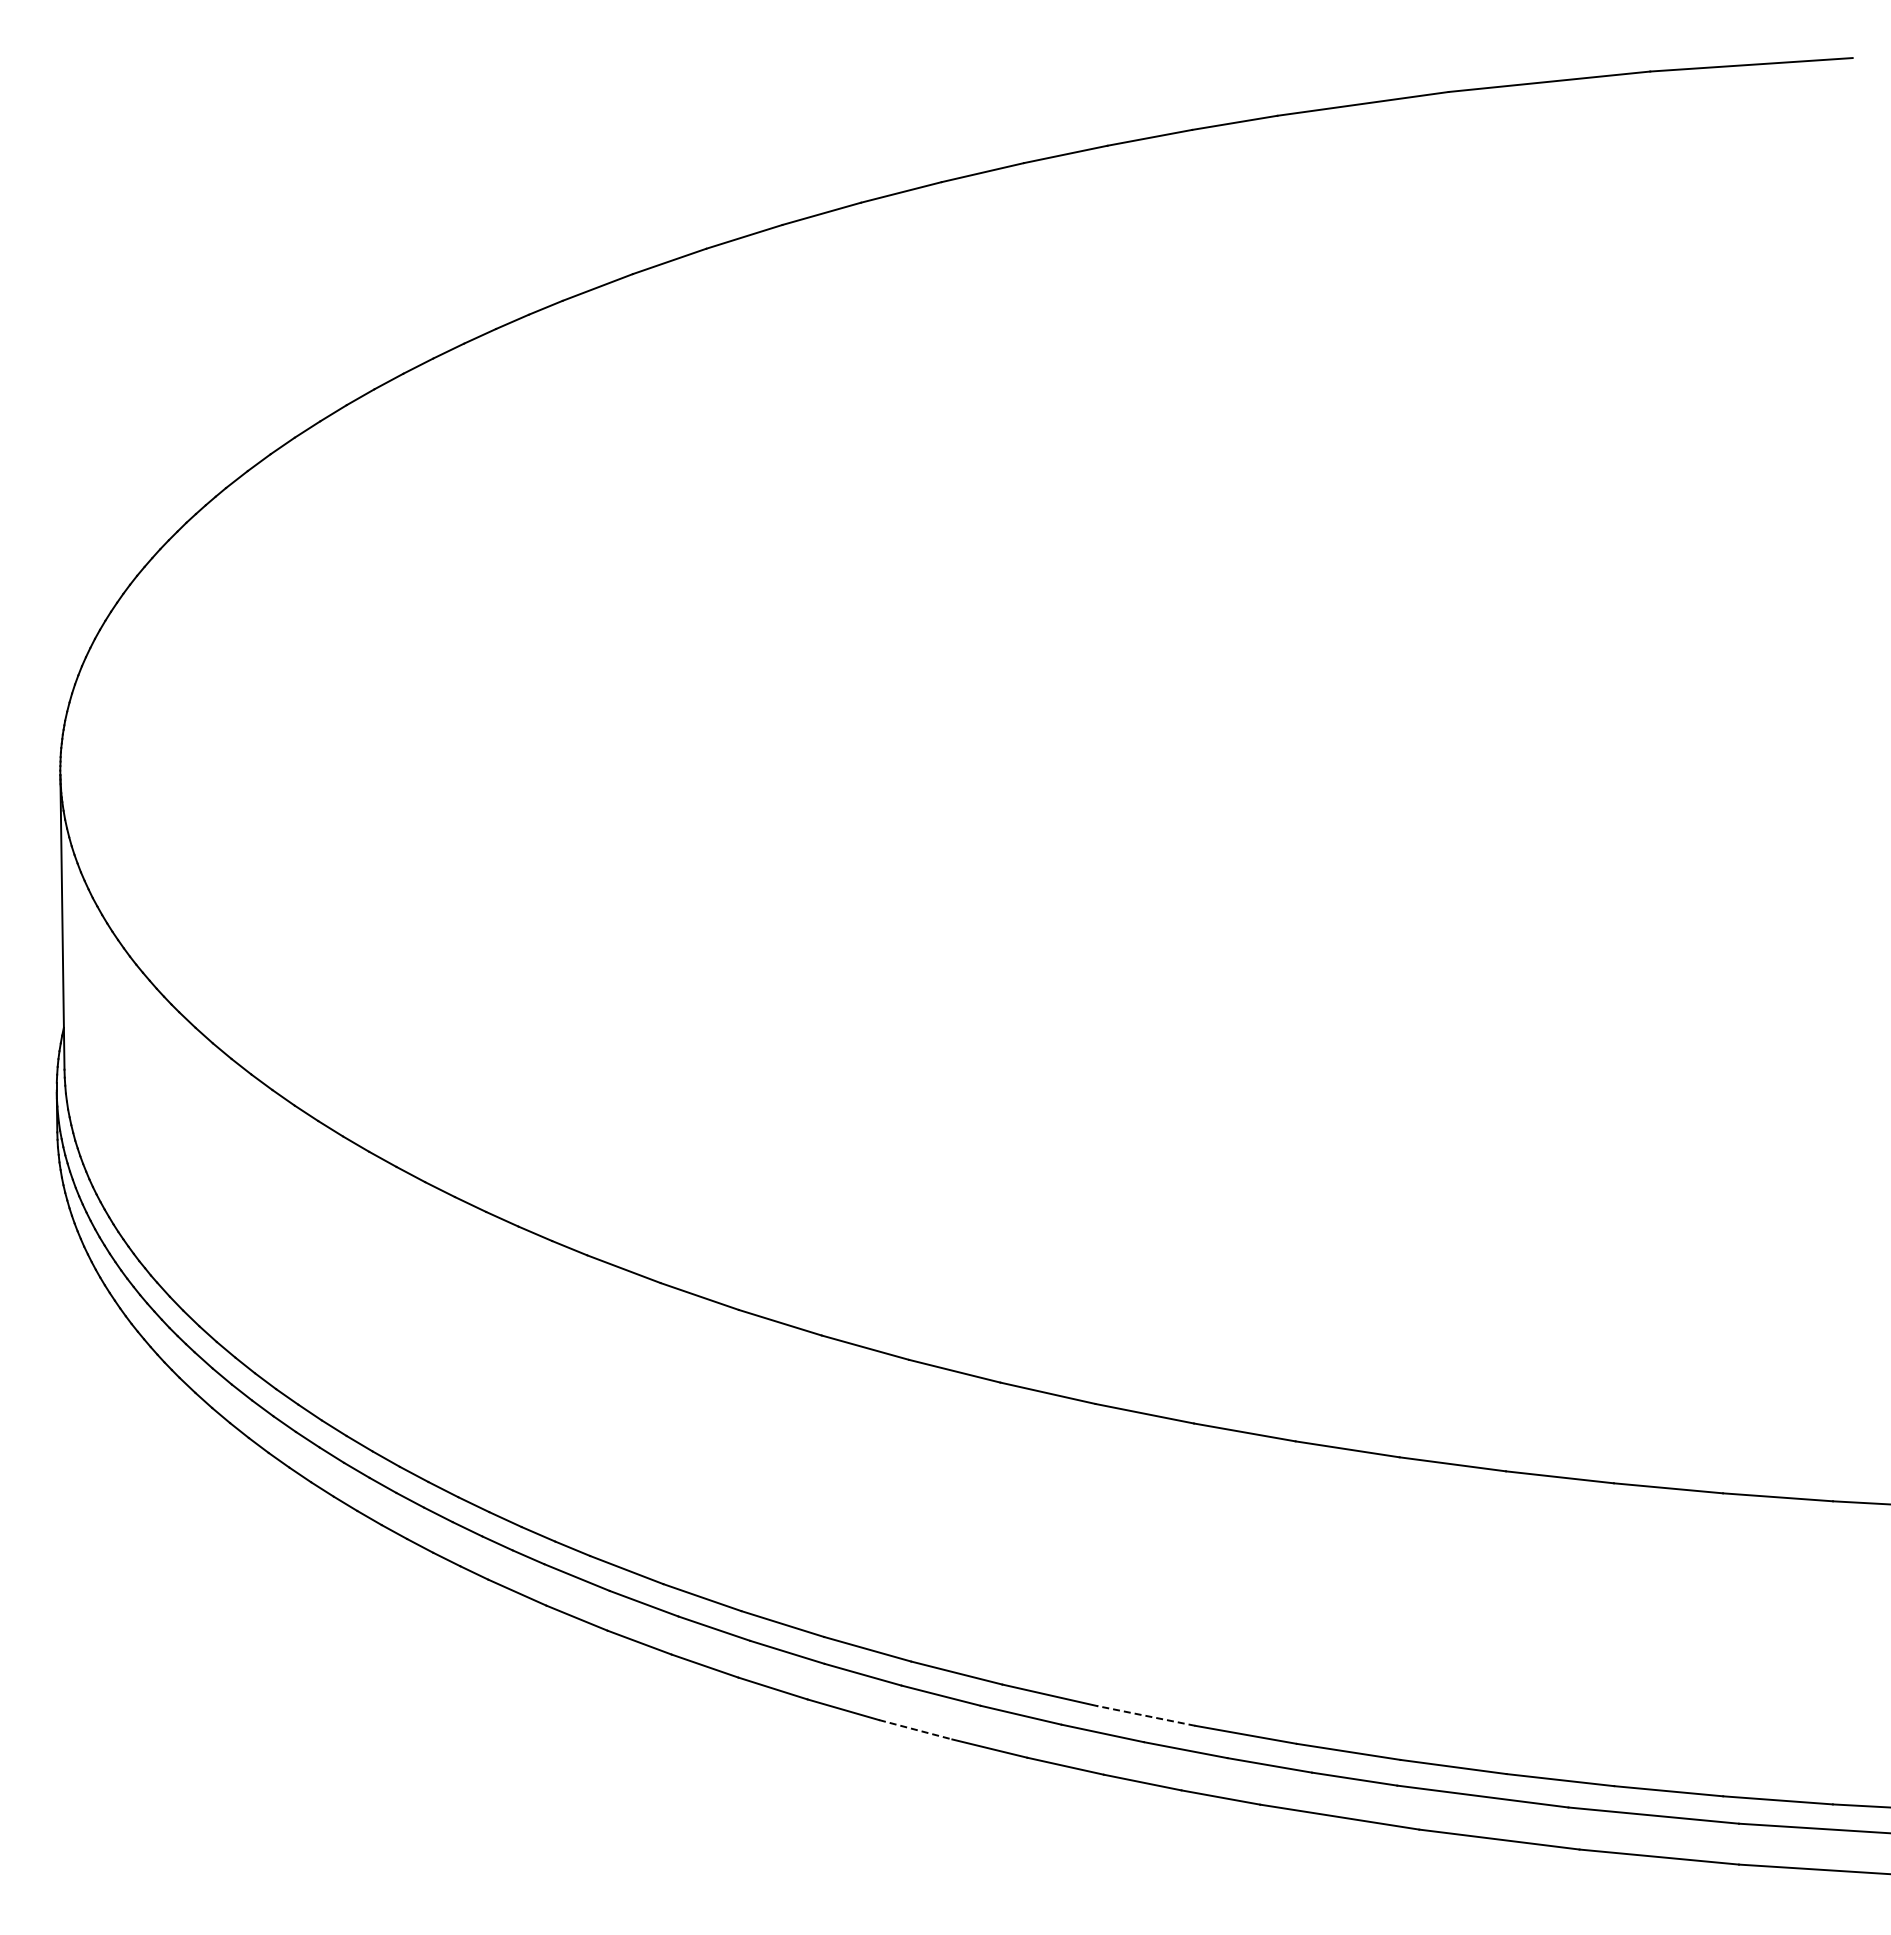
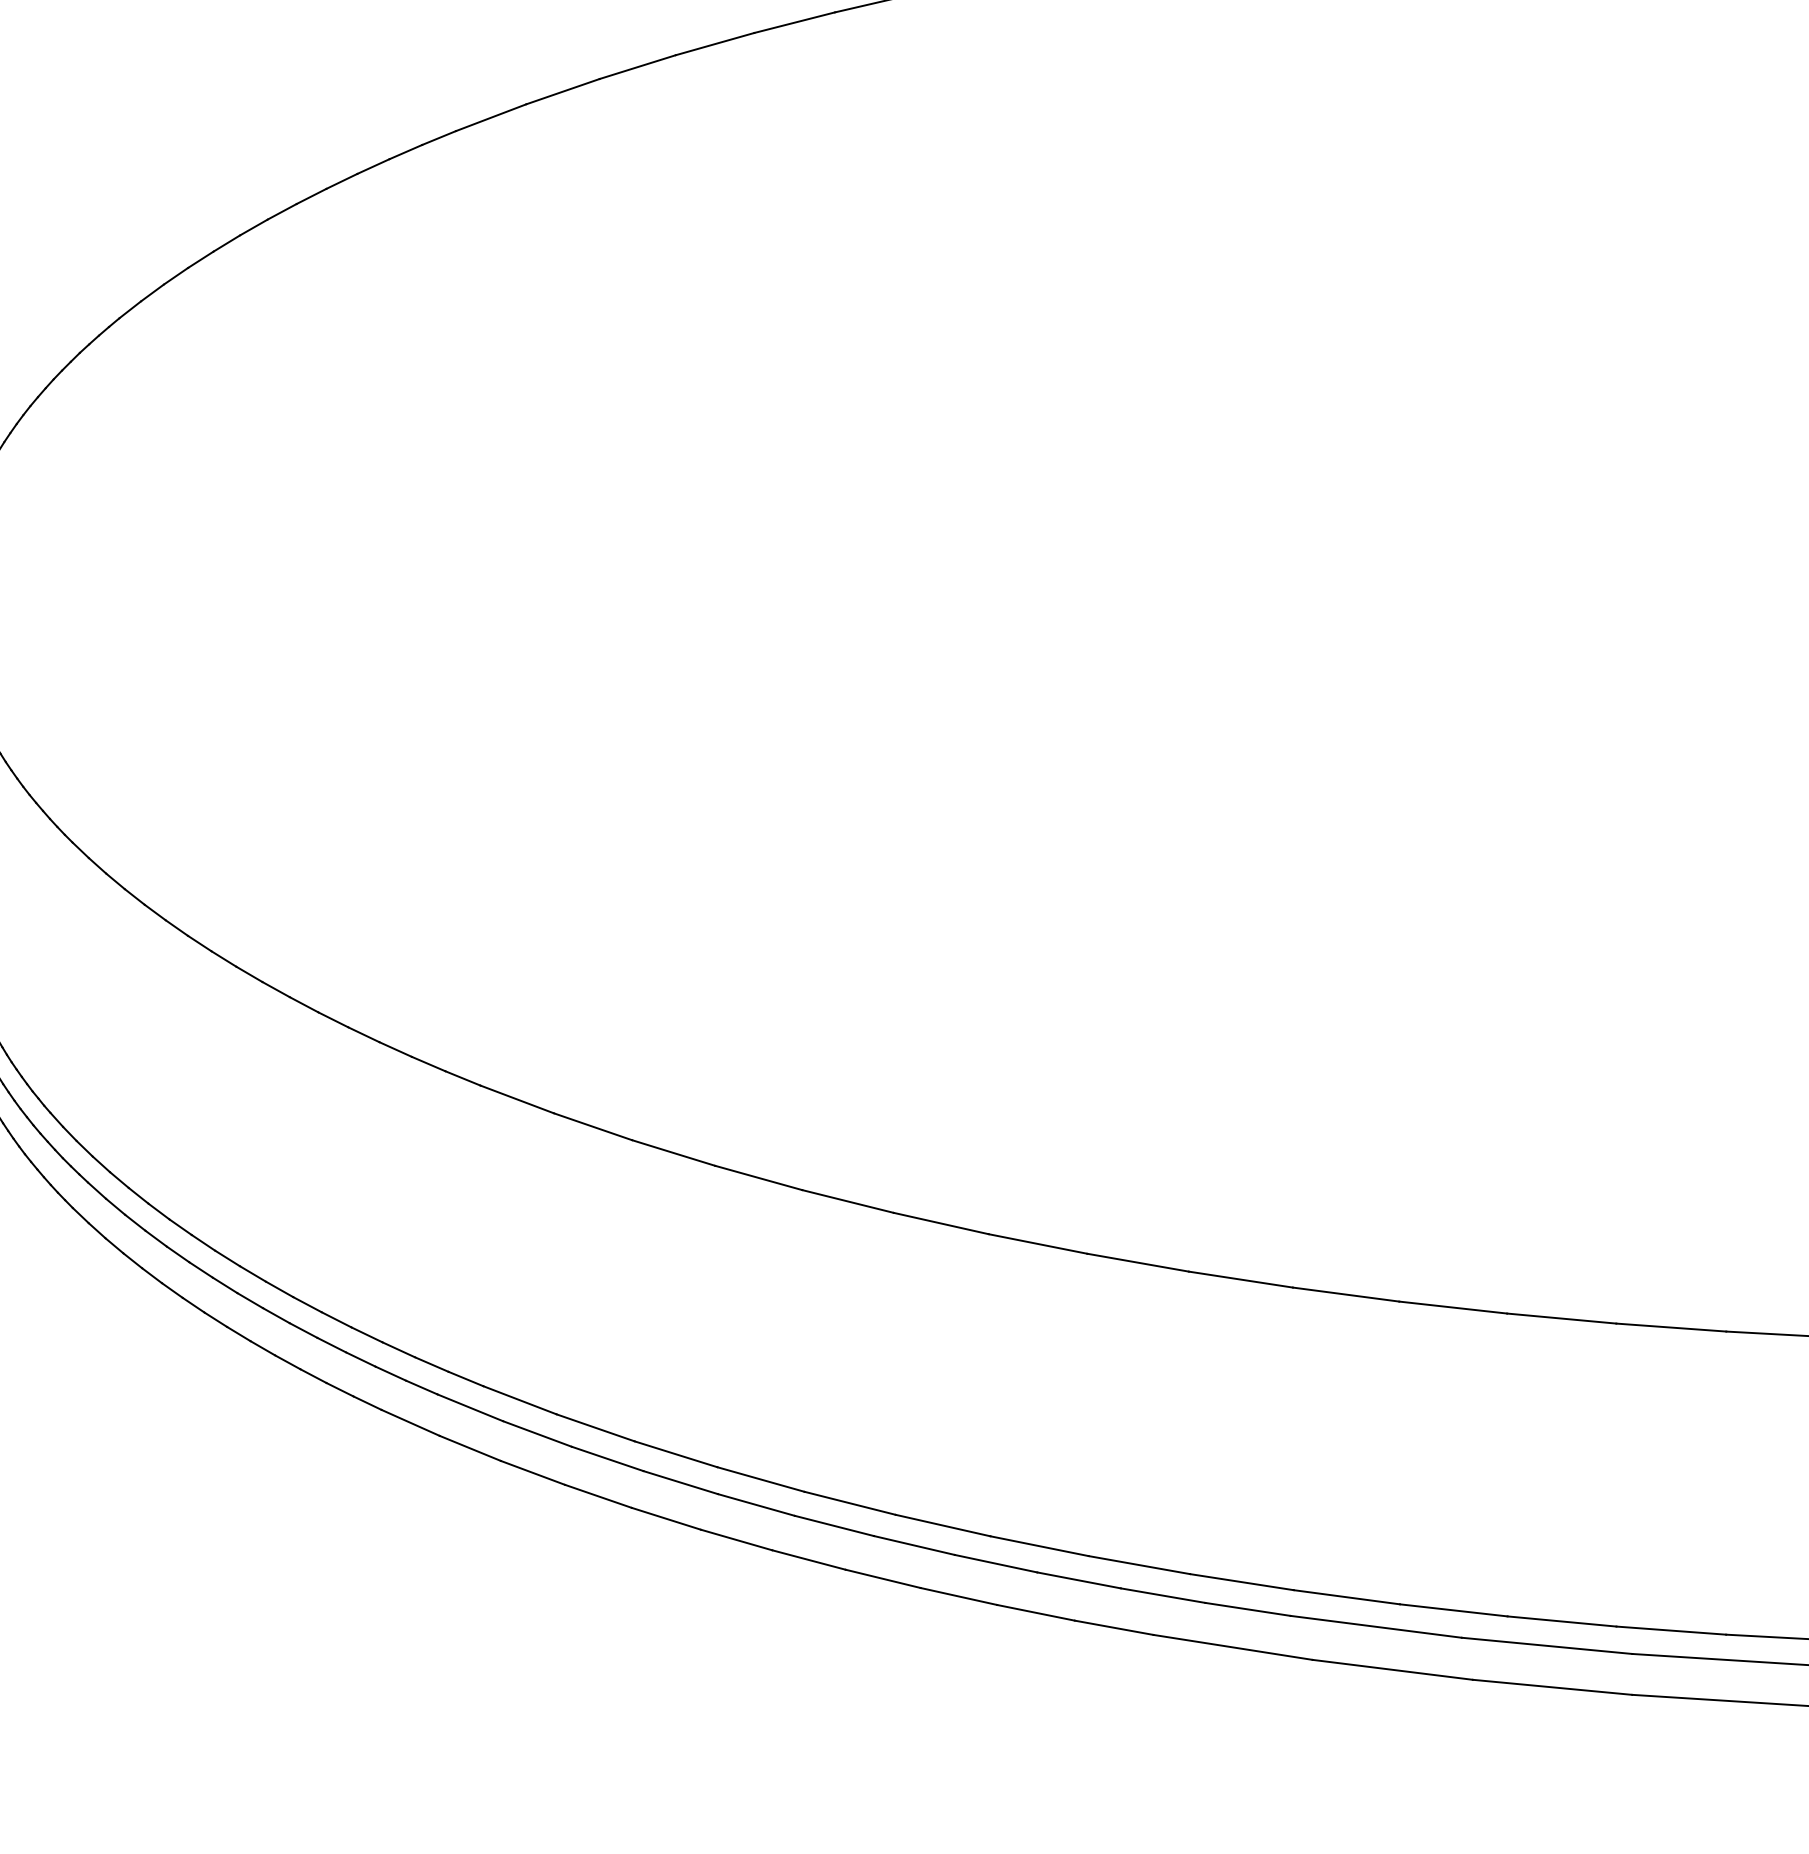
line: (1145, 1715) -> (1038, 1545), dashed -> solid
line: (915, 1729) -> (808, 1559), dashed -> solid

